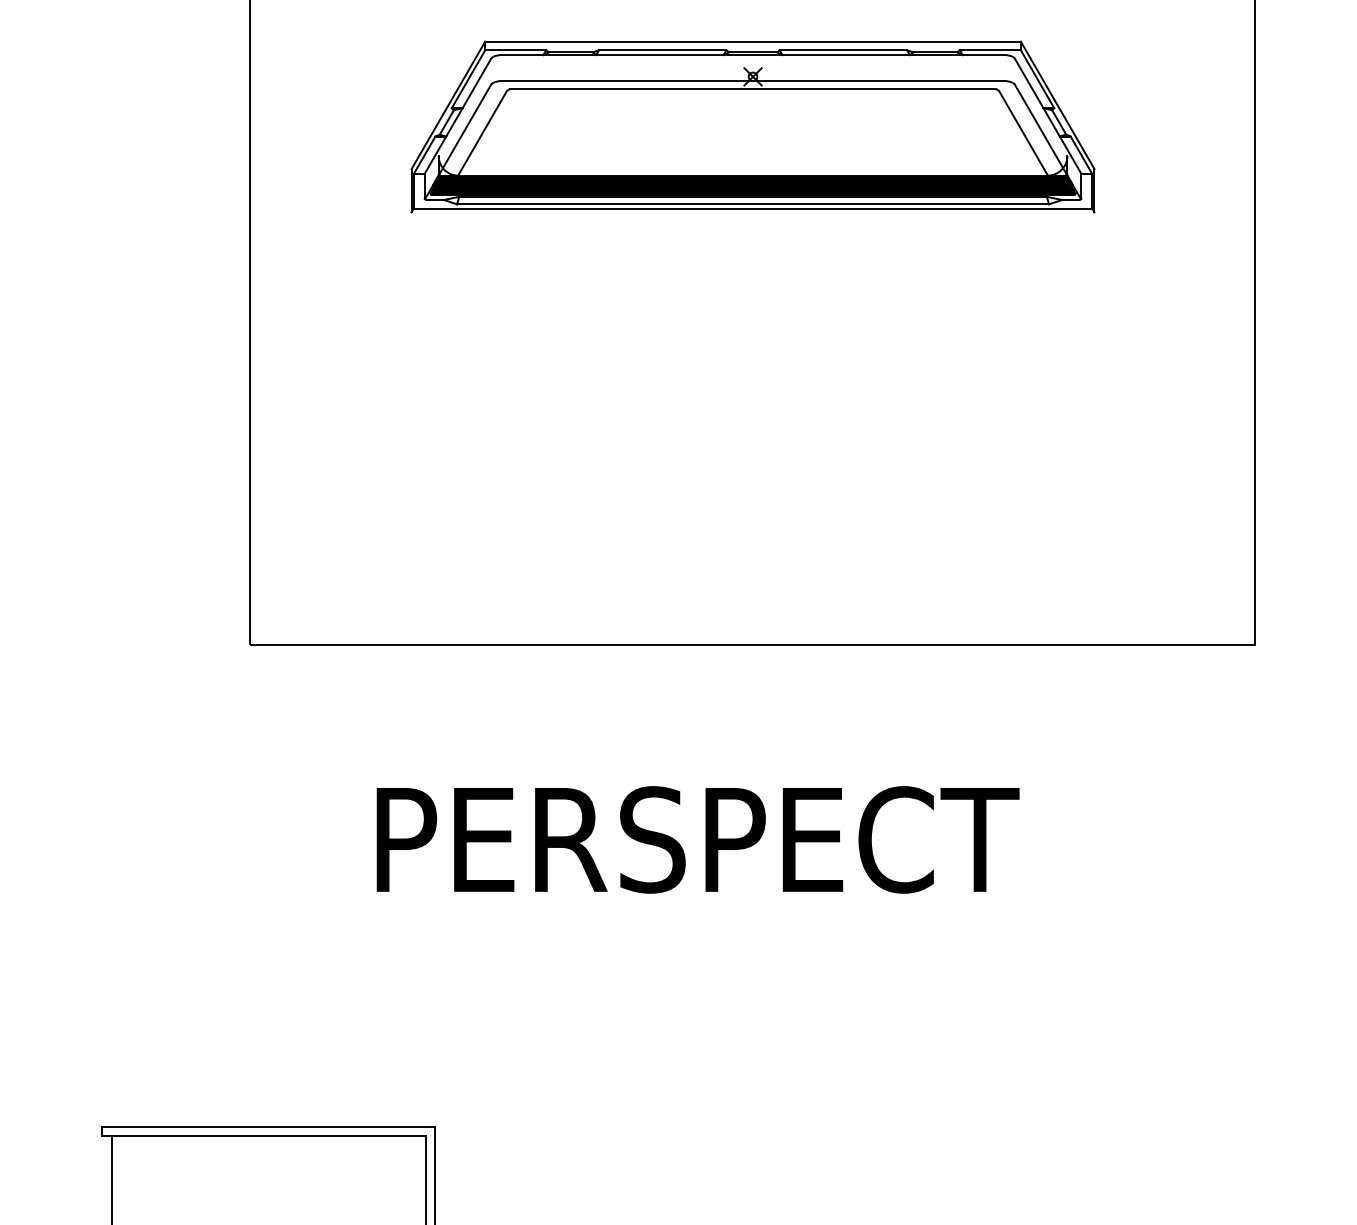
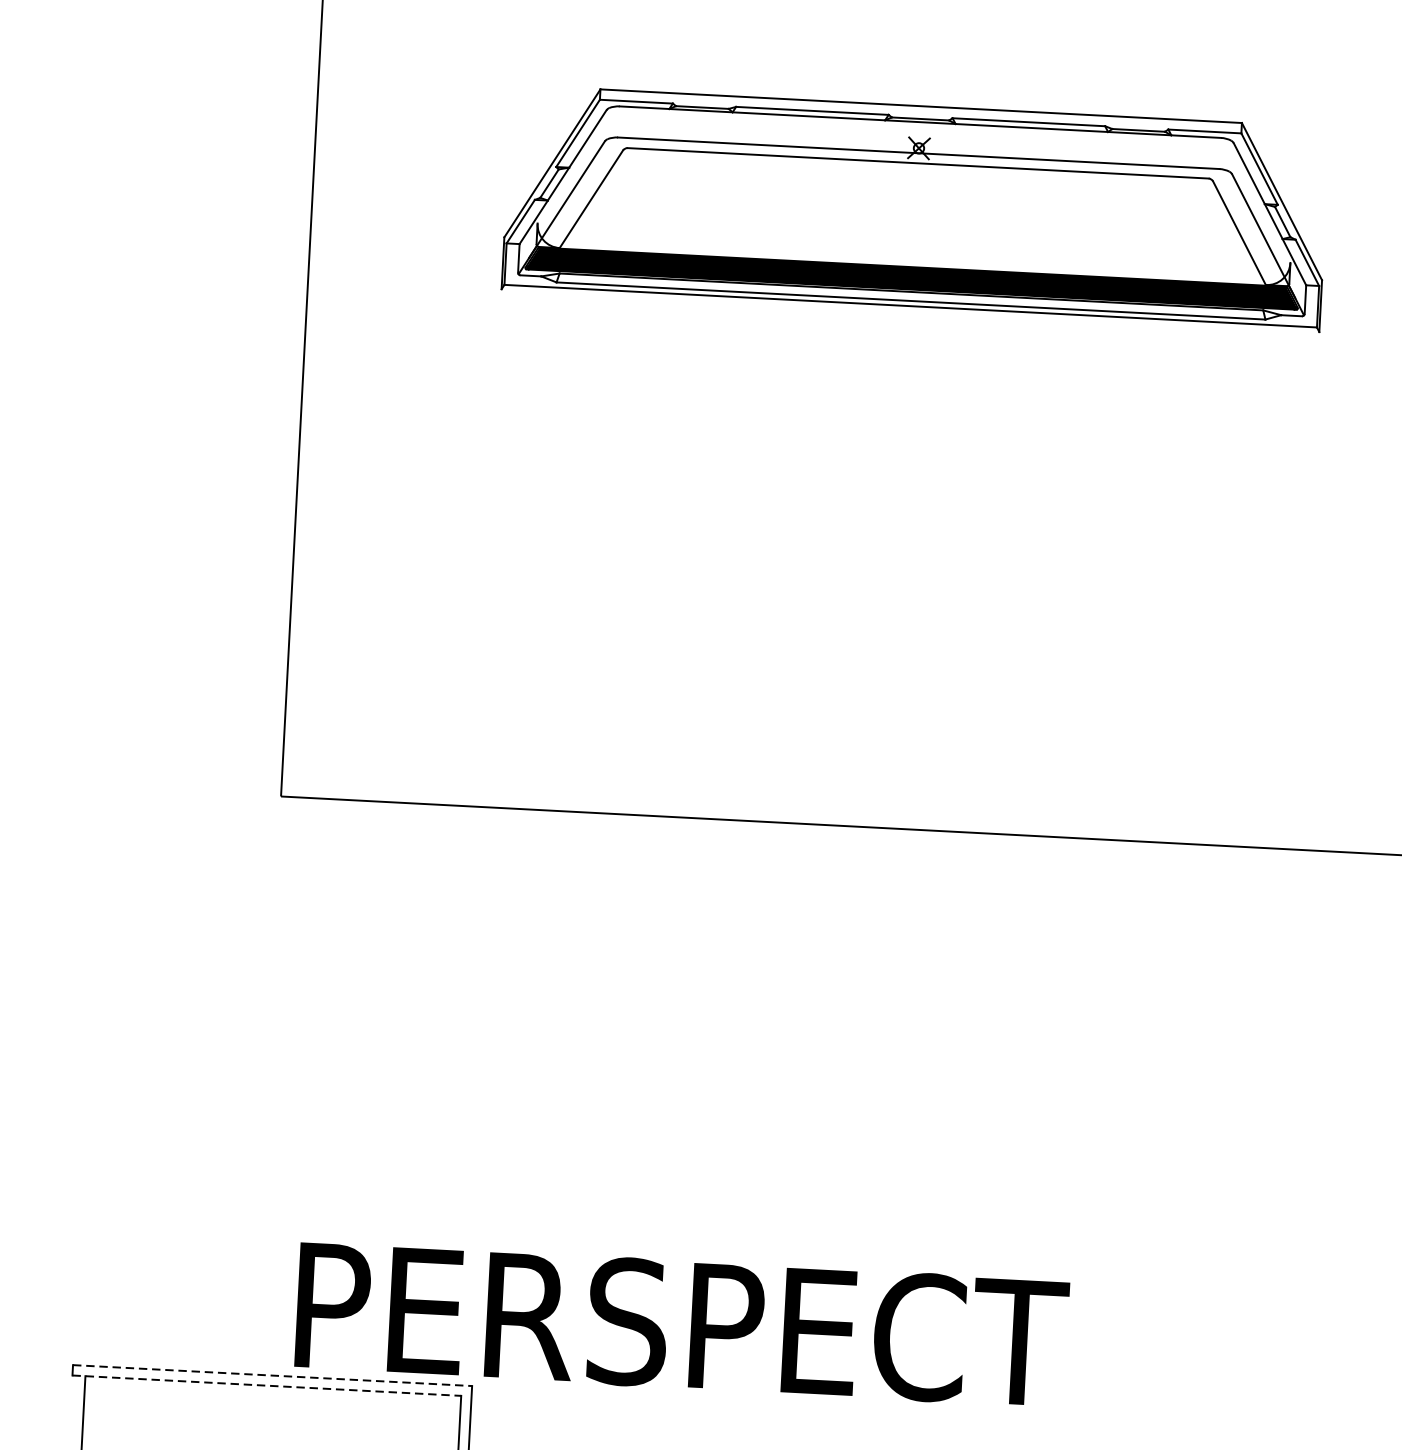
text: (697, 839) -> (681, 1324), moved
line: (268, 1127) -> (272, 1376), solid -> dashed
line: (264, 1135) -> (267, 1385), solid -> dashed

